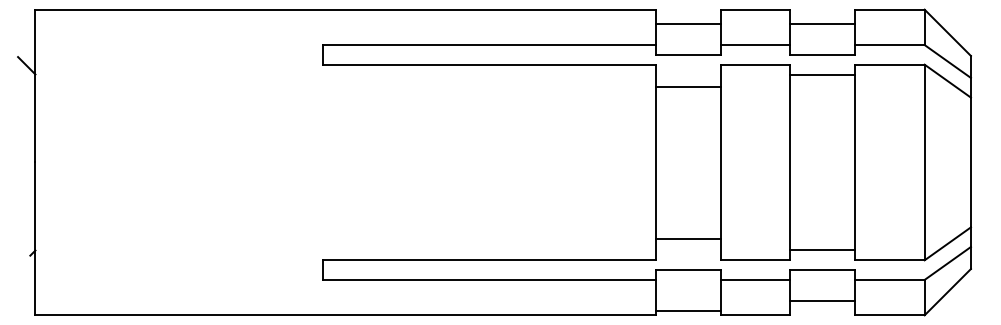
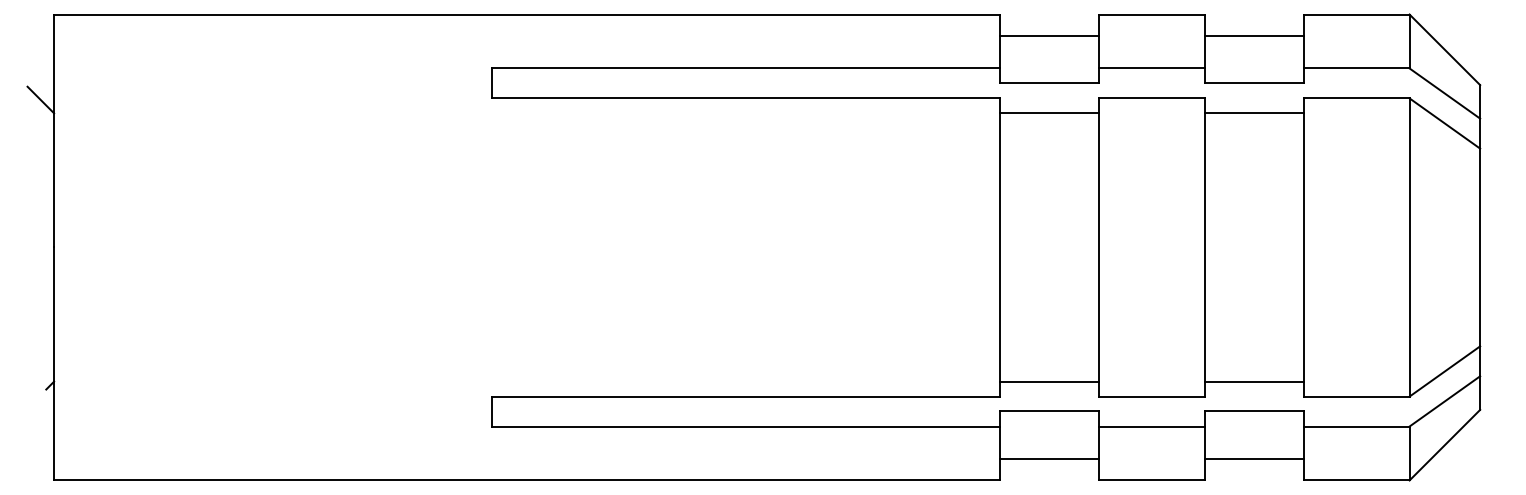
line: (688, 86) -> (1049, 113), moved
line: (688, 239) -> (1049, 381), moved
line: (688, 311) -> (1049, 459), moved

